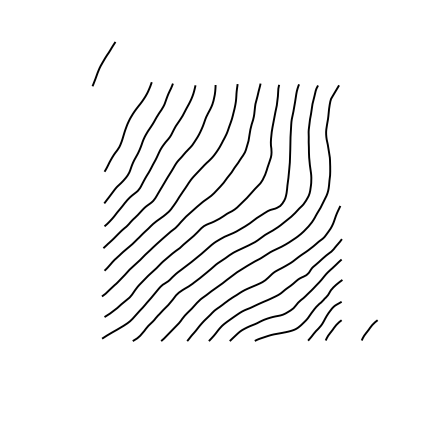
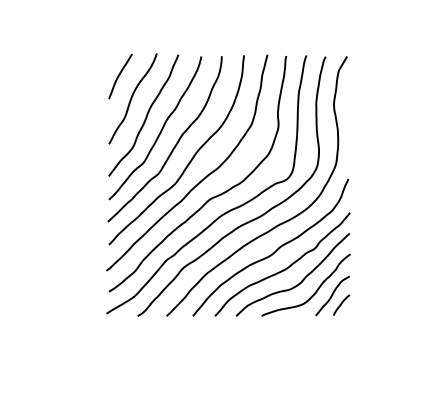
curve: (103, 63) -> (120, 75), moved
line: (369, 329) -> (378, 304), removed

